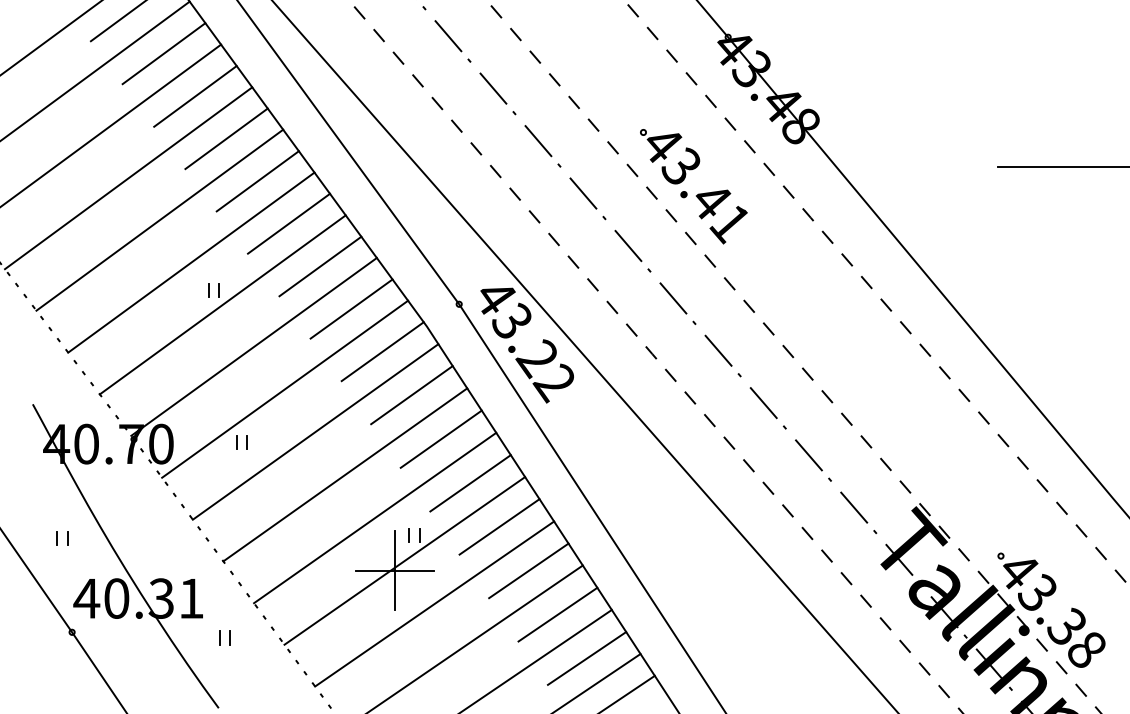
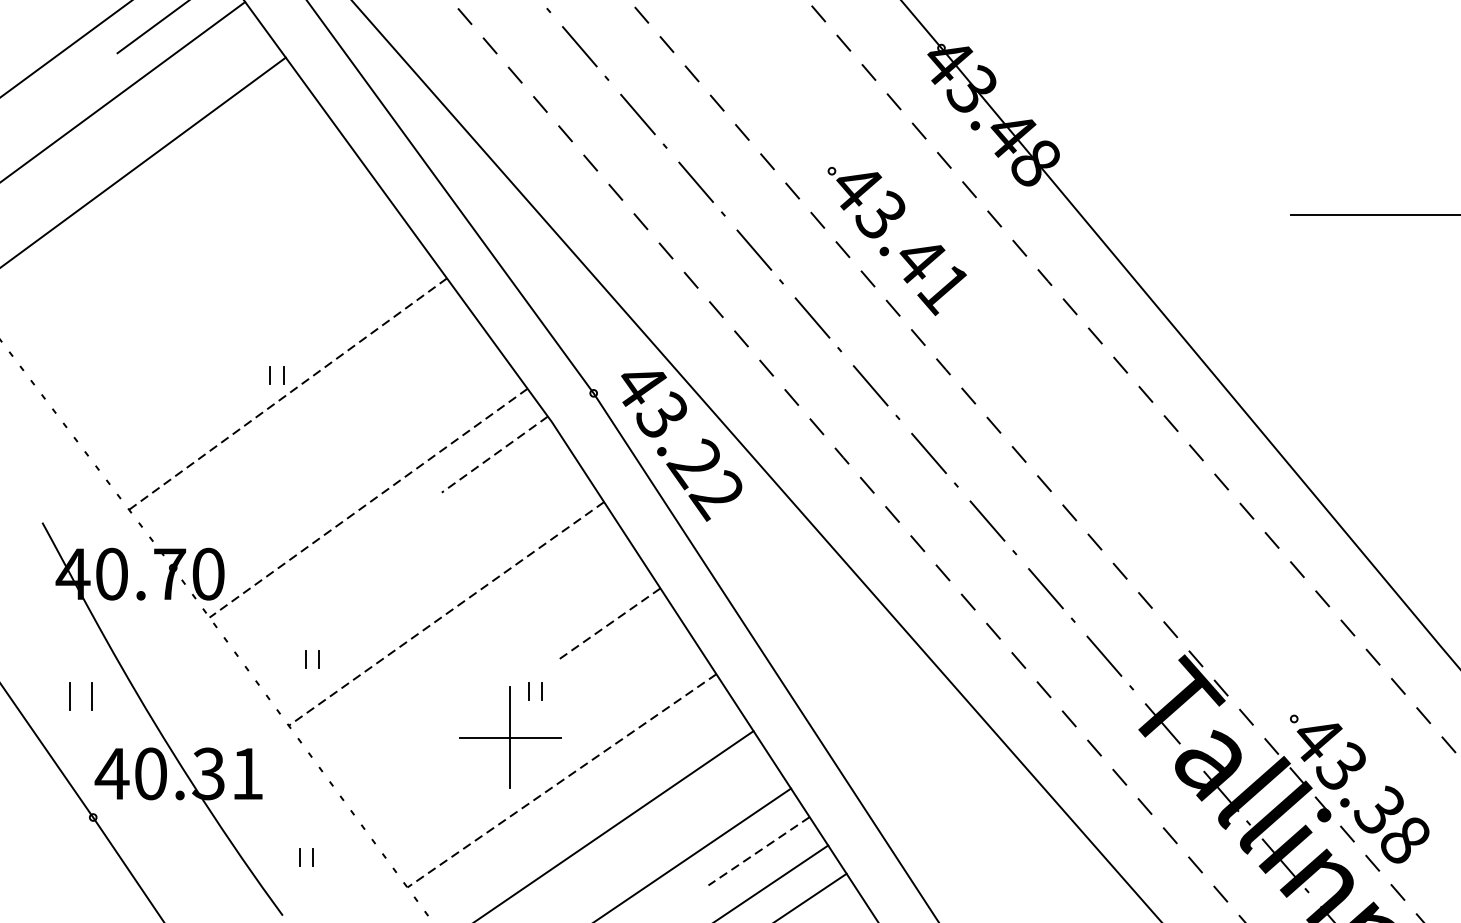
line: (163, 53) -> (211, 69), removed
line: (195, 96) -> (252, 124), removed
line: (226, 138) -> (292, 178), removed
line: (128, 178) -> (166, 230), removed
line: (257, 181) -> (332, 234), removed
line: (159, 219) -> (206, 283), removed
line: (289, 223) -> (374, 288), removed
line: (191, 262) -> (247, 339), removed
line: (320, 266) -> (414, 344), removed
line: (222, 305) -> (287, 394), solid -> dashed
line: (351, 308) -> (454, 398), removed
line: (253, 346) -> (327, 447), removed
line: (382, 351) -> (494, 454), solid -> dashed
line: (285, 389) -> (369, 503), solid -> dashed
line: (411, 395) -> (532, 511), removed
line: (315, 431) -> (407, 557), removed
line: (440, 438) -> (569, 566), removed
part: (241, 442) -> (312, 659), moved
line: (344, 475) -> (445, 614), solid -> dashed
line: (470, 483) -> (608, 625), solid -> dashed
line: (375, 517) -> (485, 669), removed
line: (499, 526) -> (645, 680), removed
part: (62, 538) -> (80, 696), size x1.6
line: (404, 560) -> (522, 724), removed
line: (528, 570) -> (683, 737), removed
line: (434, 604) -> (561, 781), solid -> dashed
line: (557, 614) -> (720, 794), removed
part: (224, 637) -> (305, 856), moved
line: (586, 658) -> (758, 851), solid -> dashed

